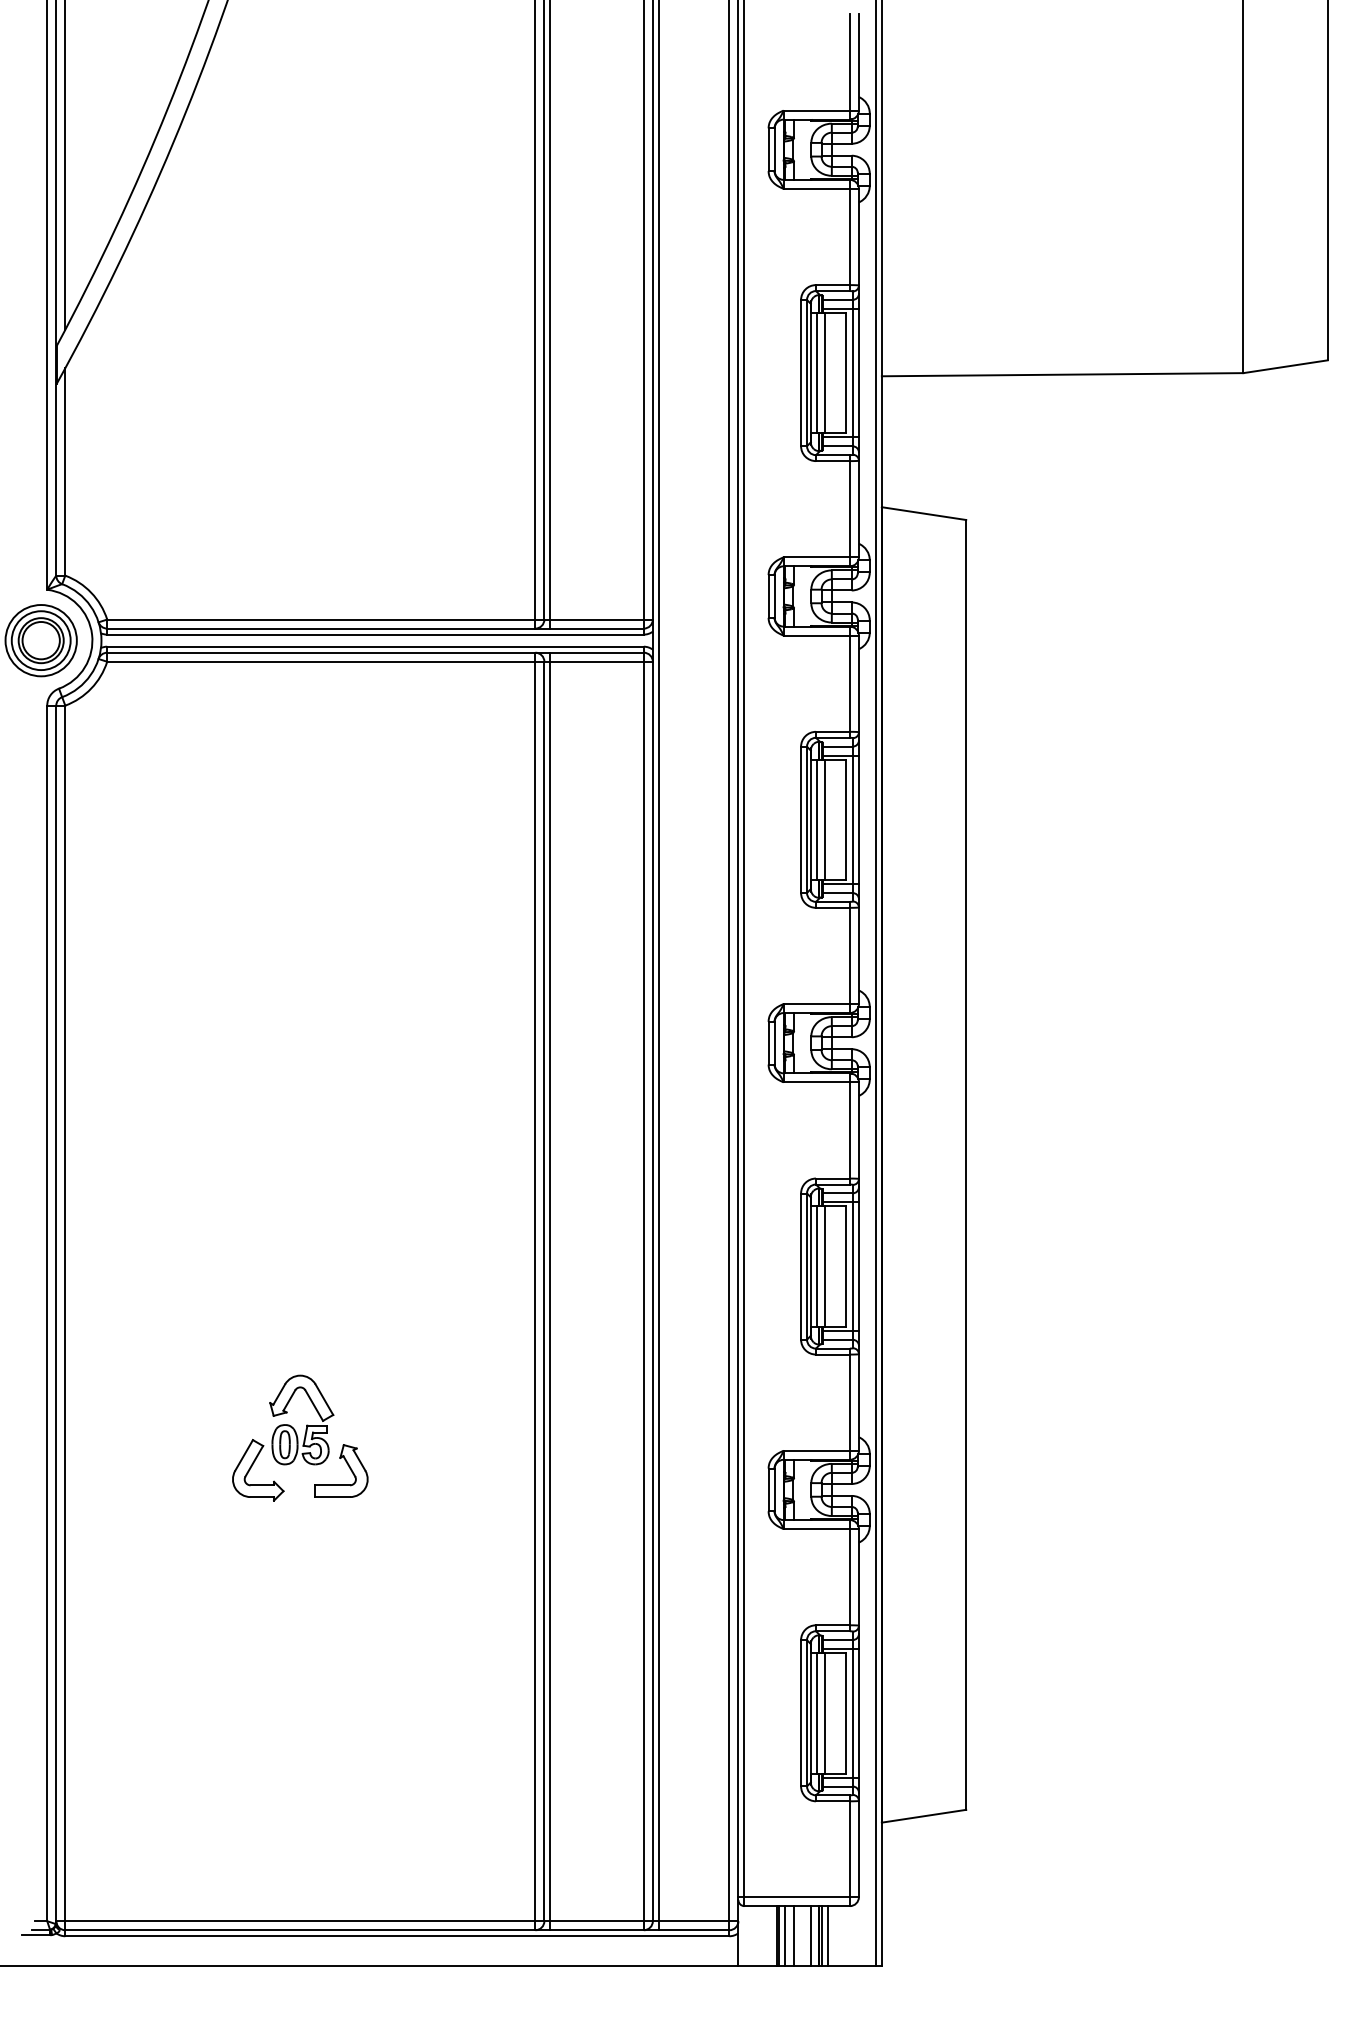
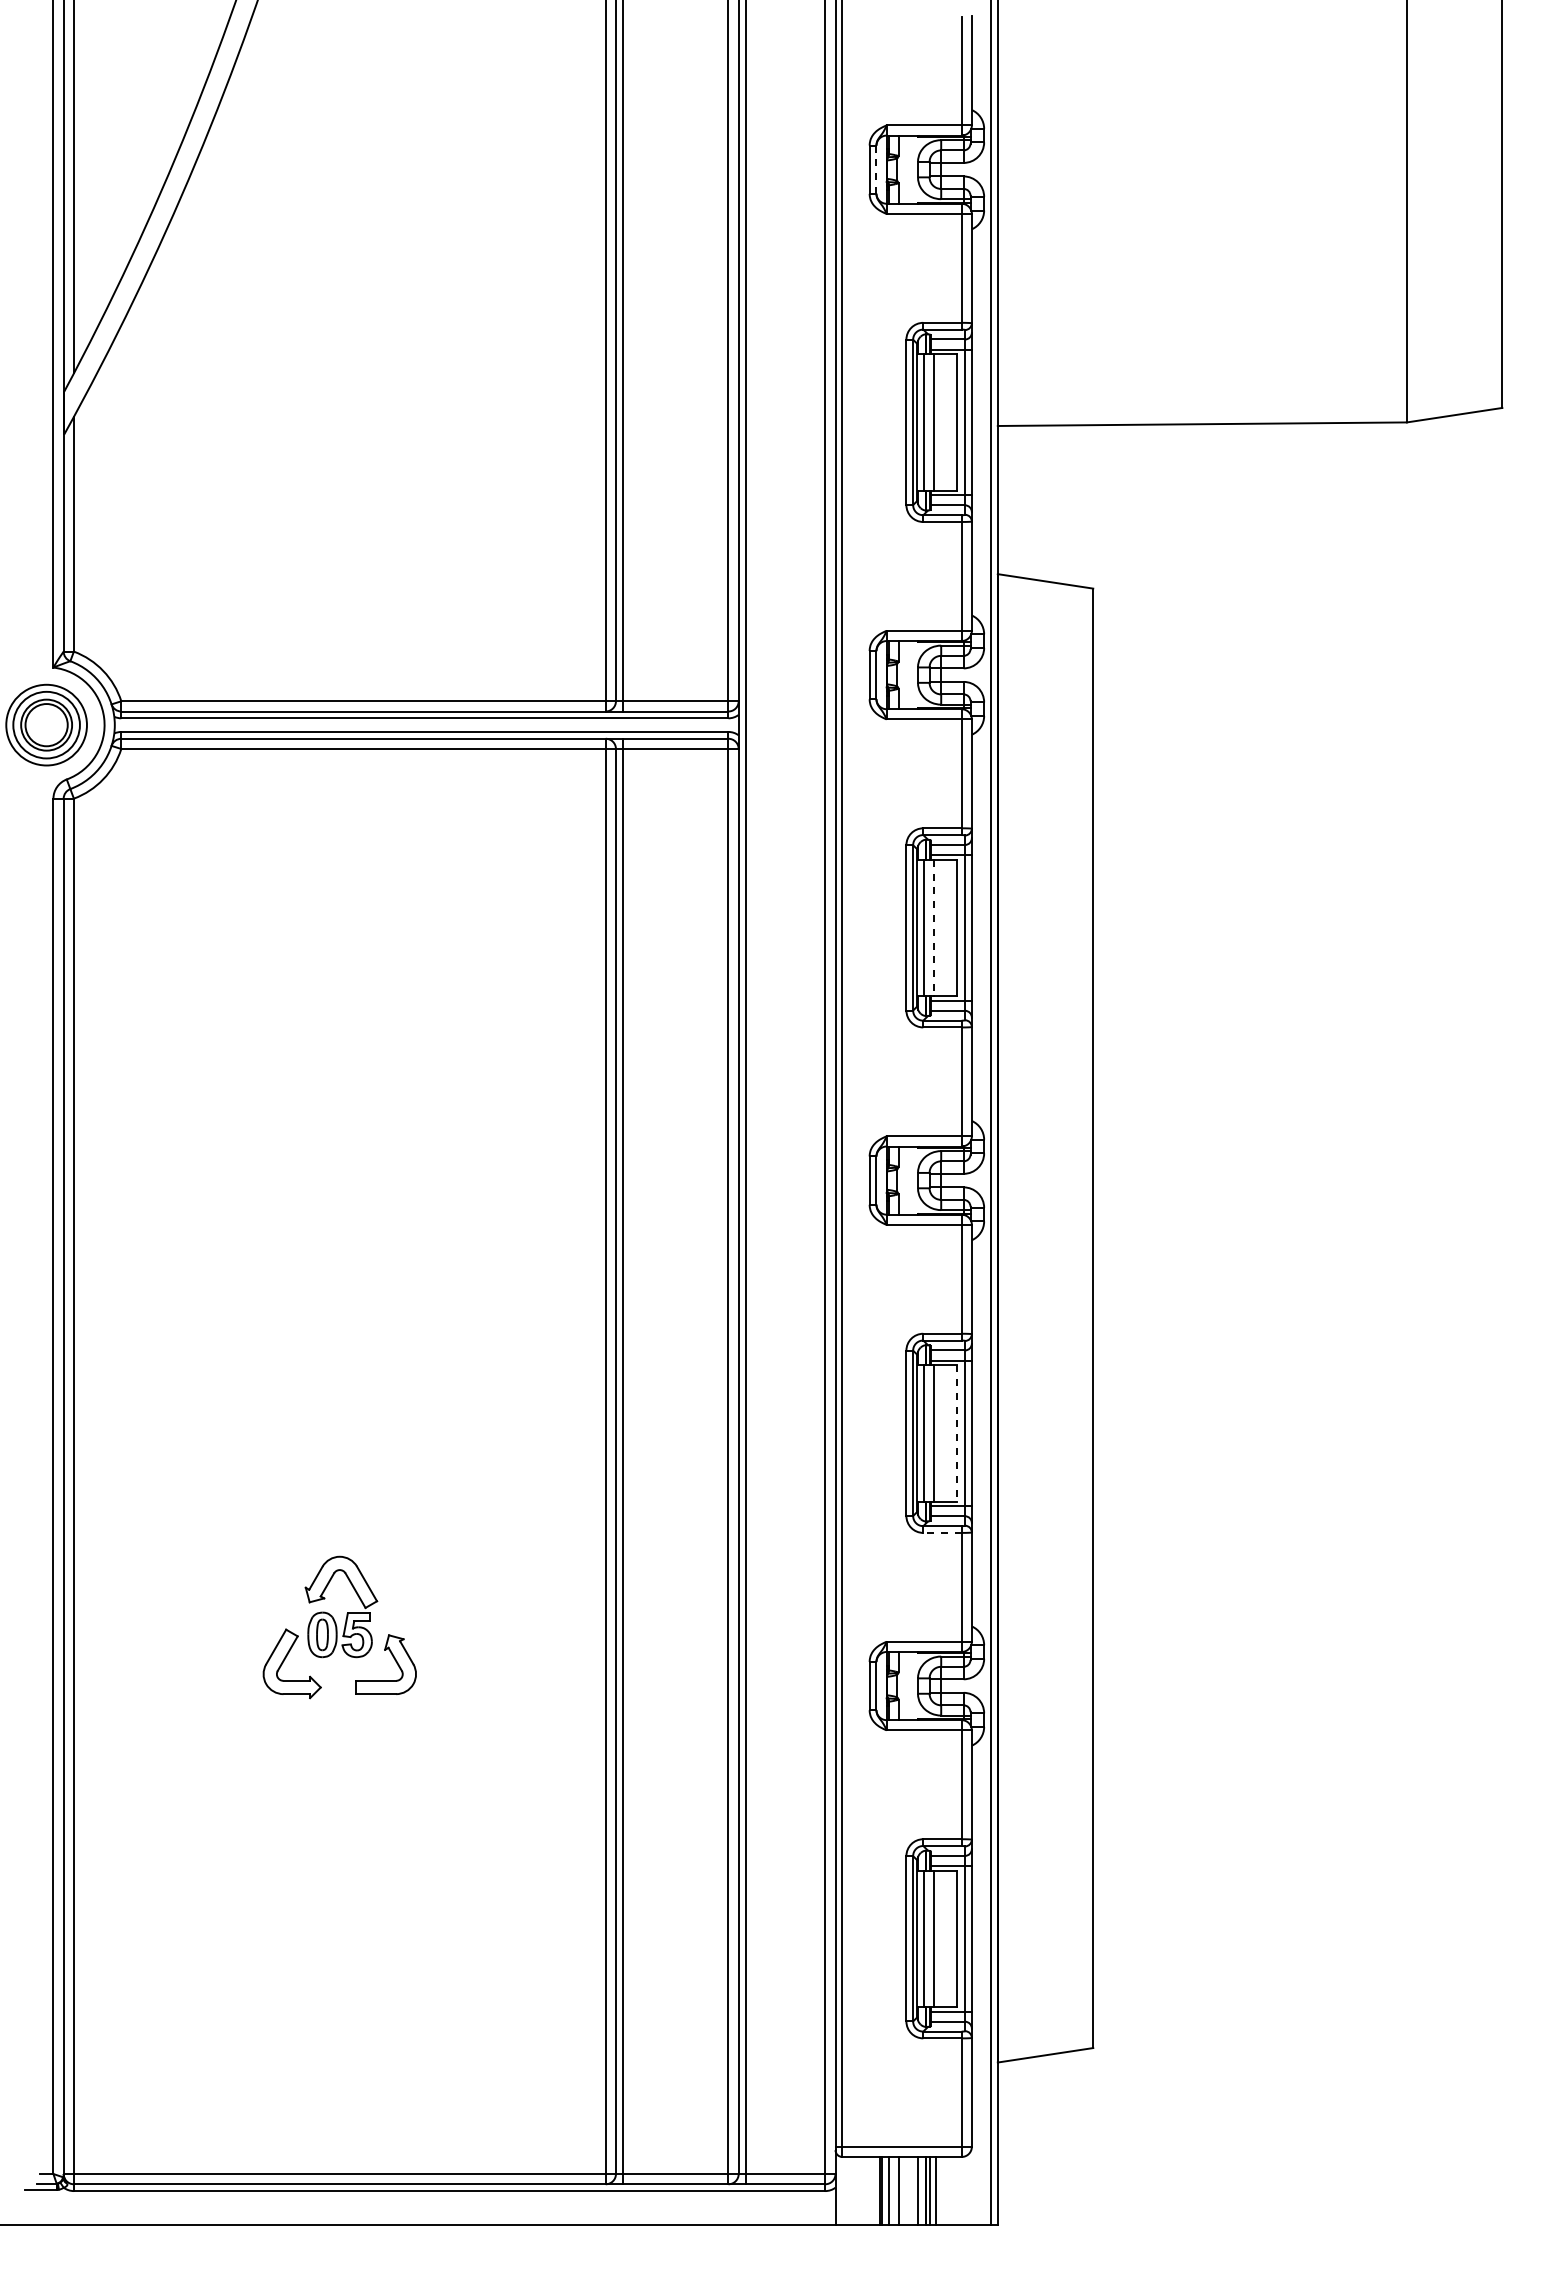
line: (774, 150) -> (876, 170), solid -> dashed
line: (825, 820) -> (933, 928), solid -> dashed
line: (845, 1266) -> (956, 1433), solid -> dashed
line: (832, 1354) -> (942, 1532), solid -> dashed

